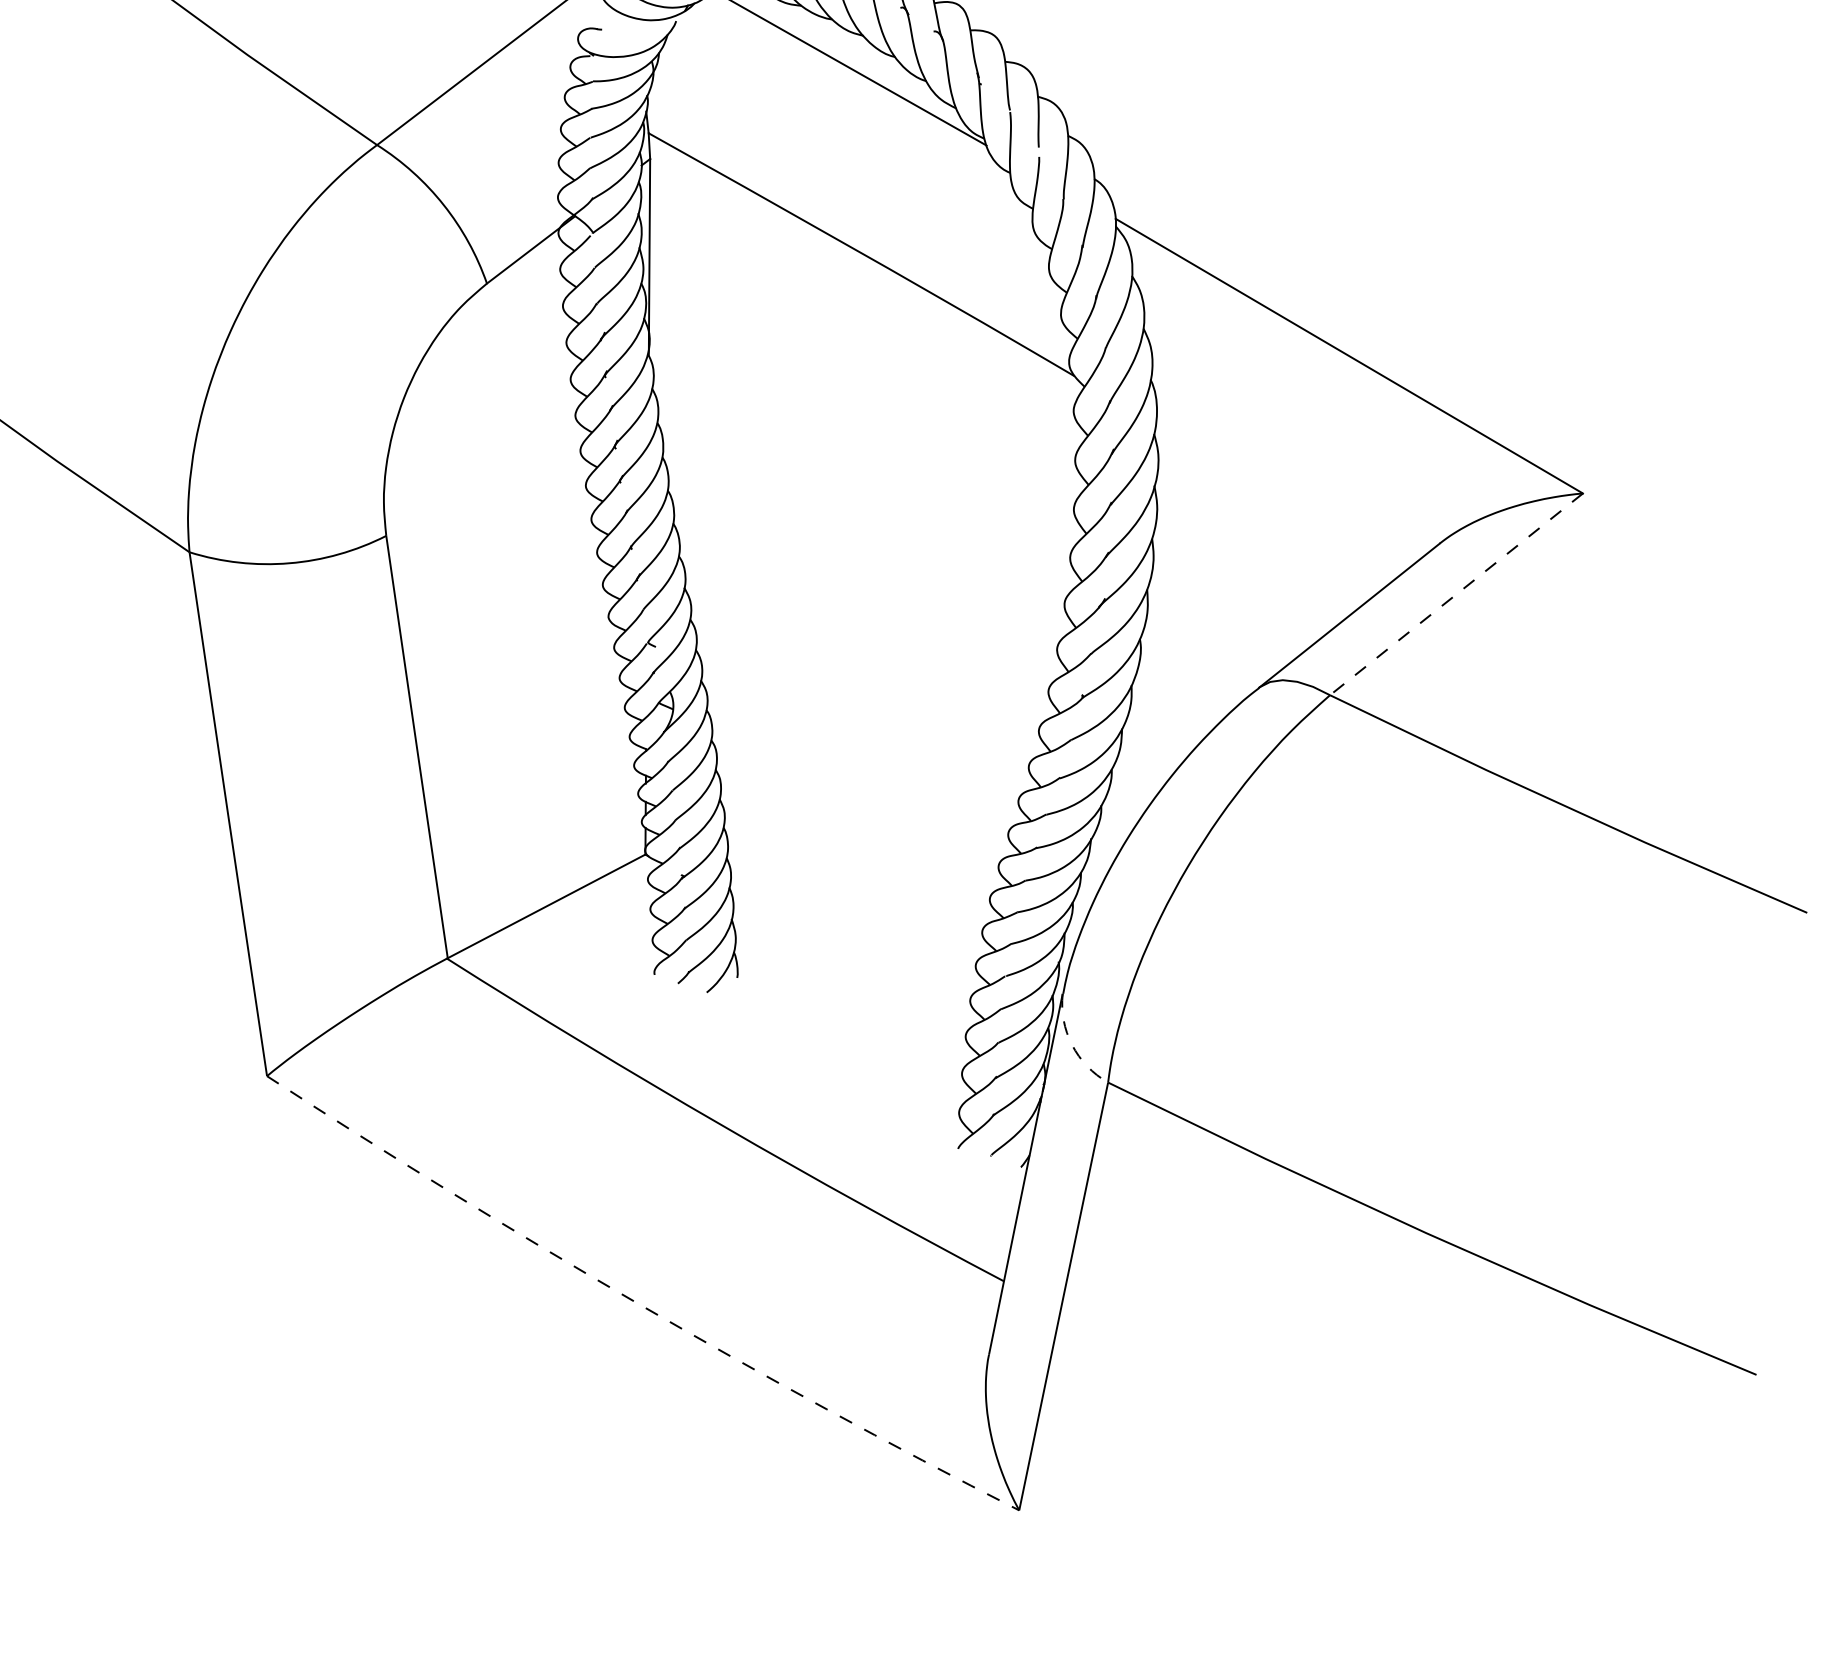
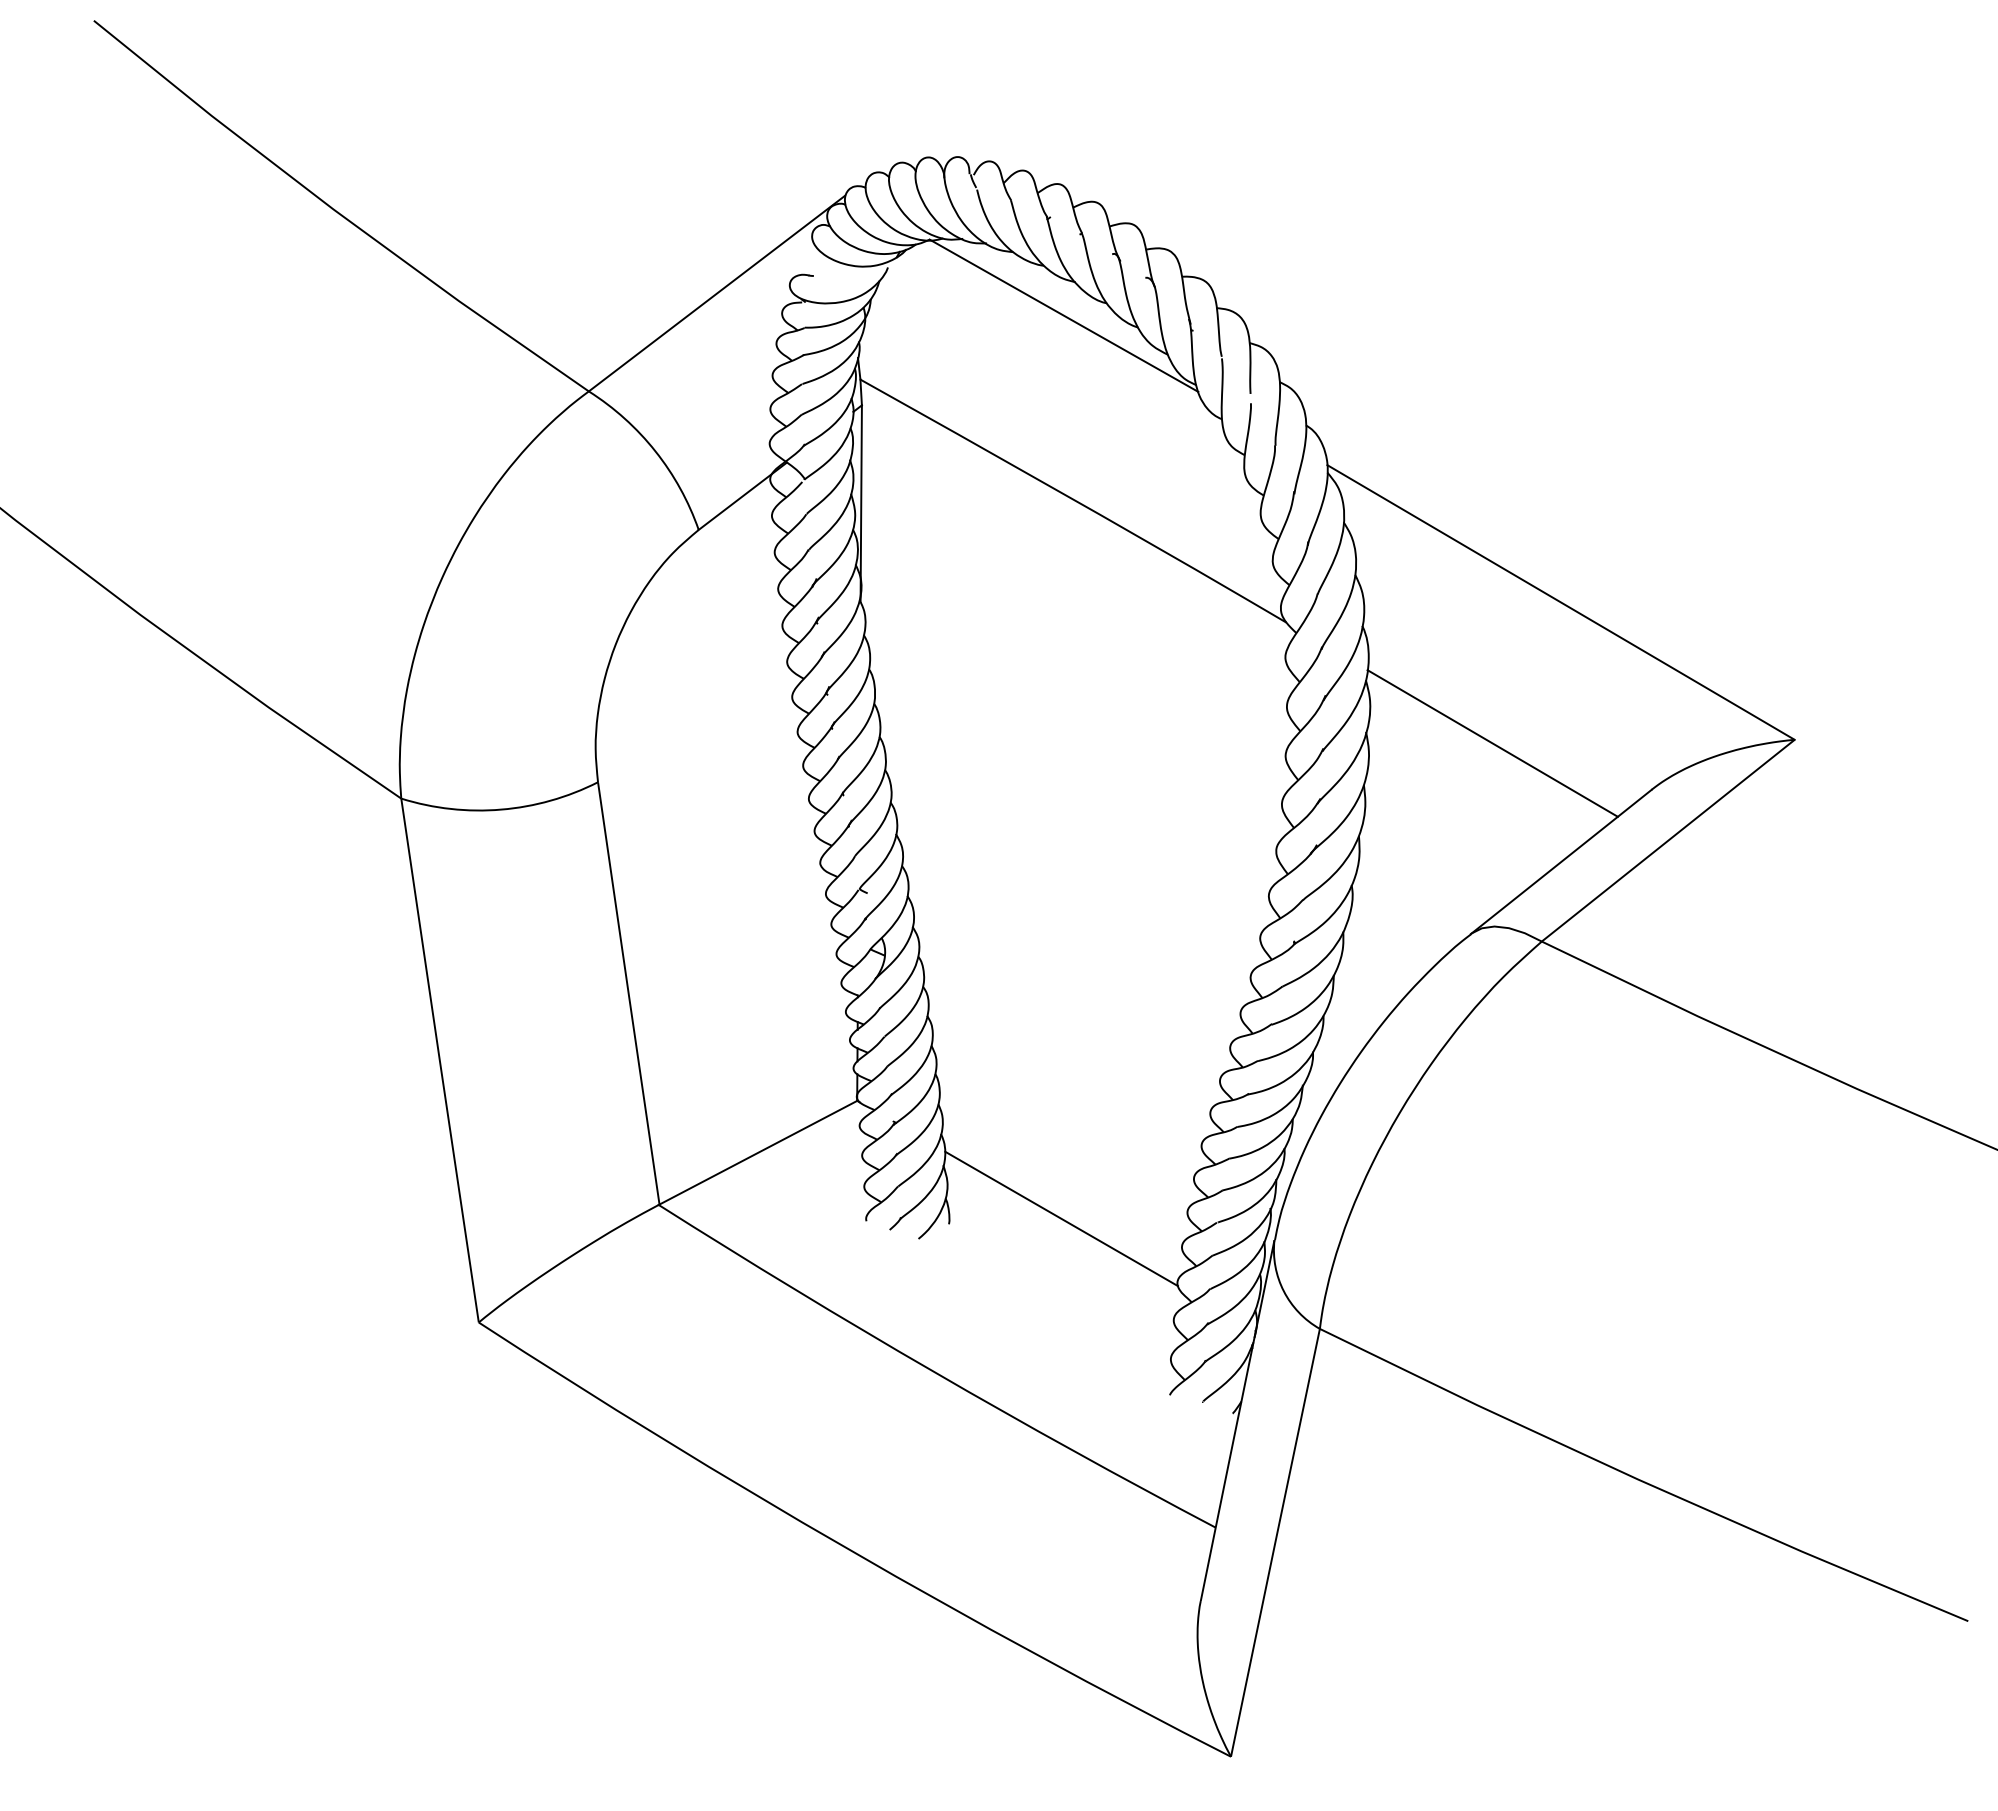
line: (1280, 497) -> (1492, 743), added
line: (1455, 595) -> (1667, 841), dashed -> solid
line: (849, 972) -> (1061, 1218), added
arc: (1071, 1045) -> (1283, 1291), dashed -> solid
arc: (637, 1303) -> (849, 1549), dashed -> solid

